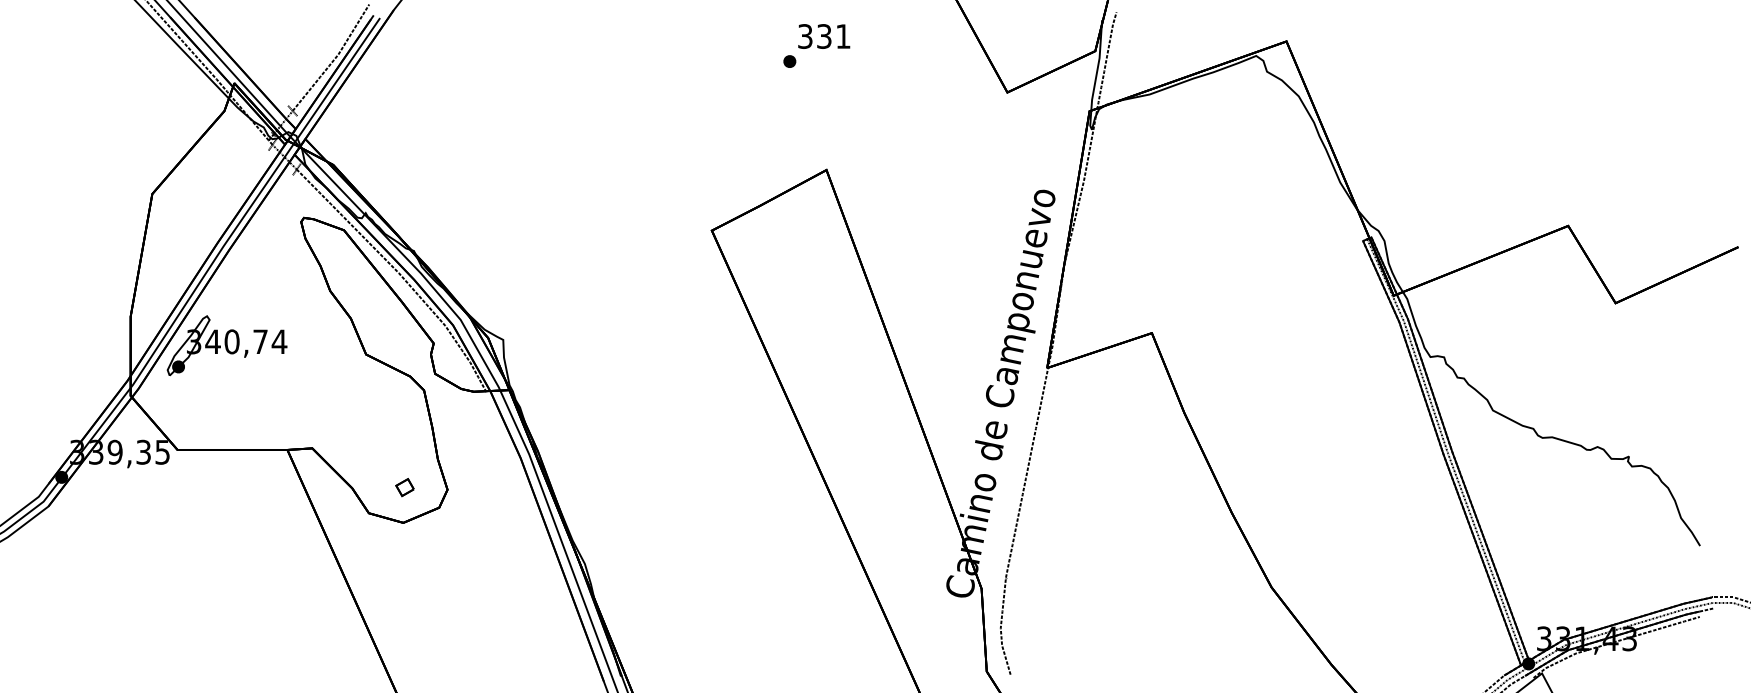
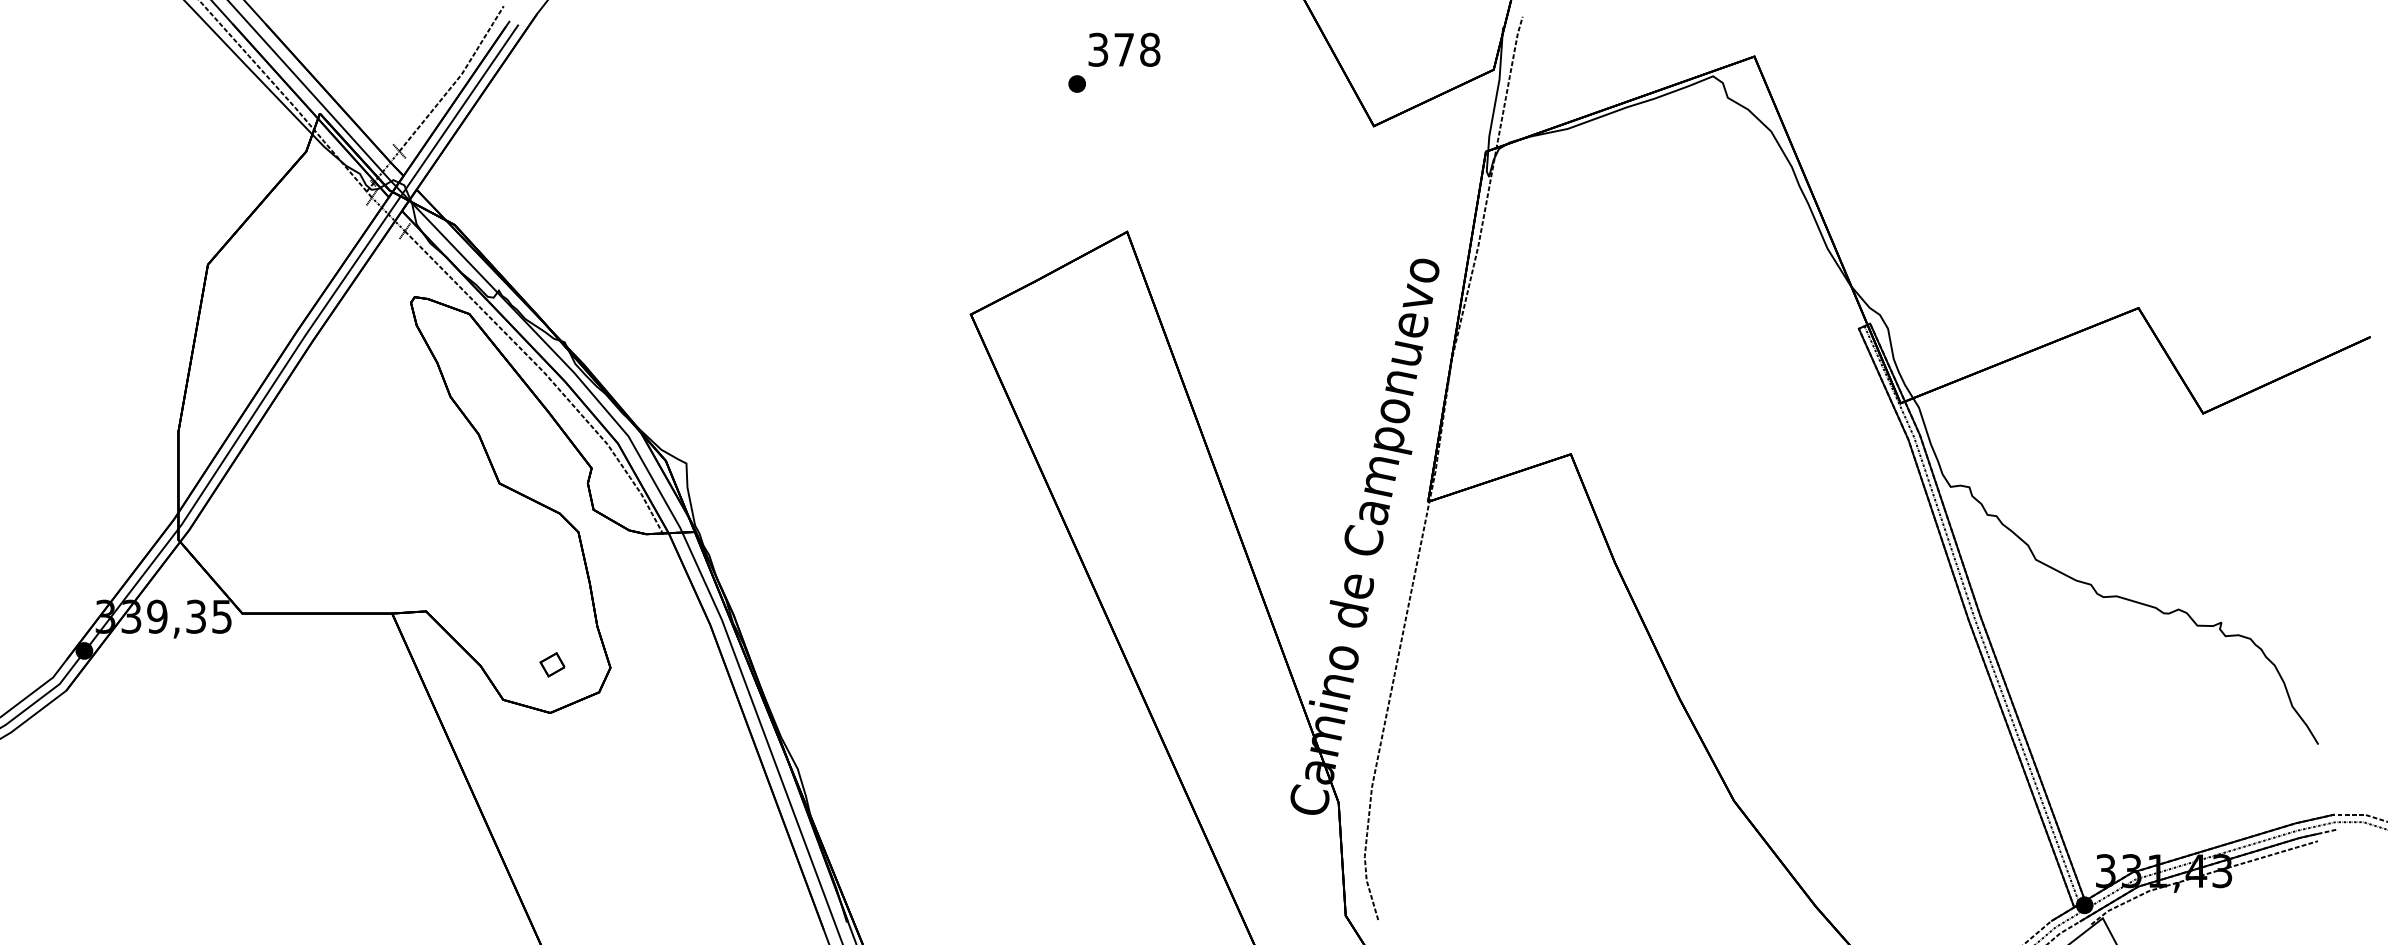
text: (833, 36) -> (1136, 49), 331 -> 378
part: (226, 345) -> (309, 471), removed

